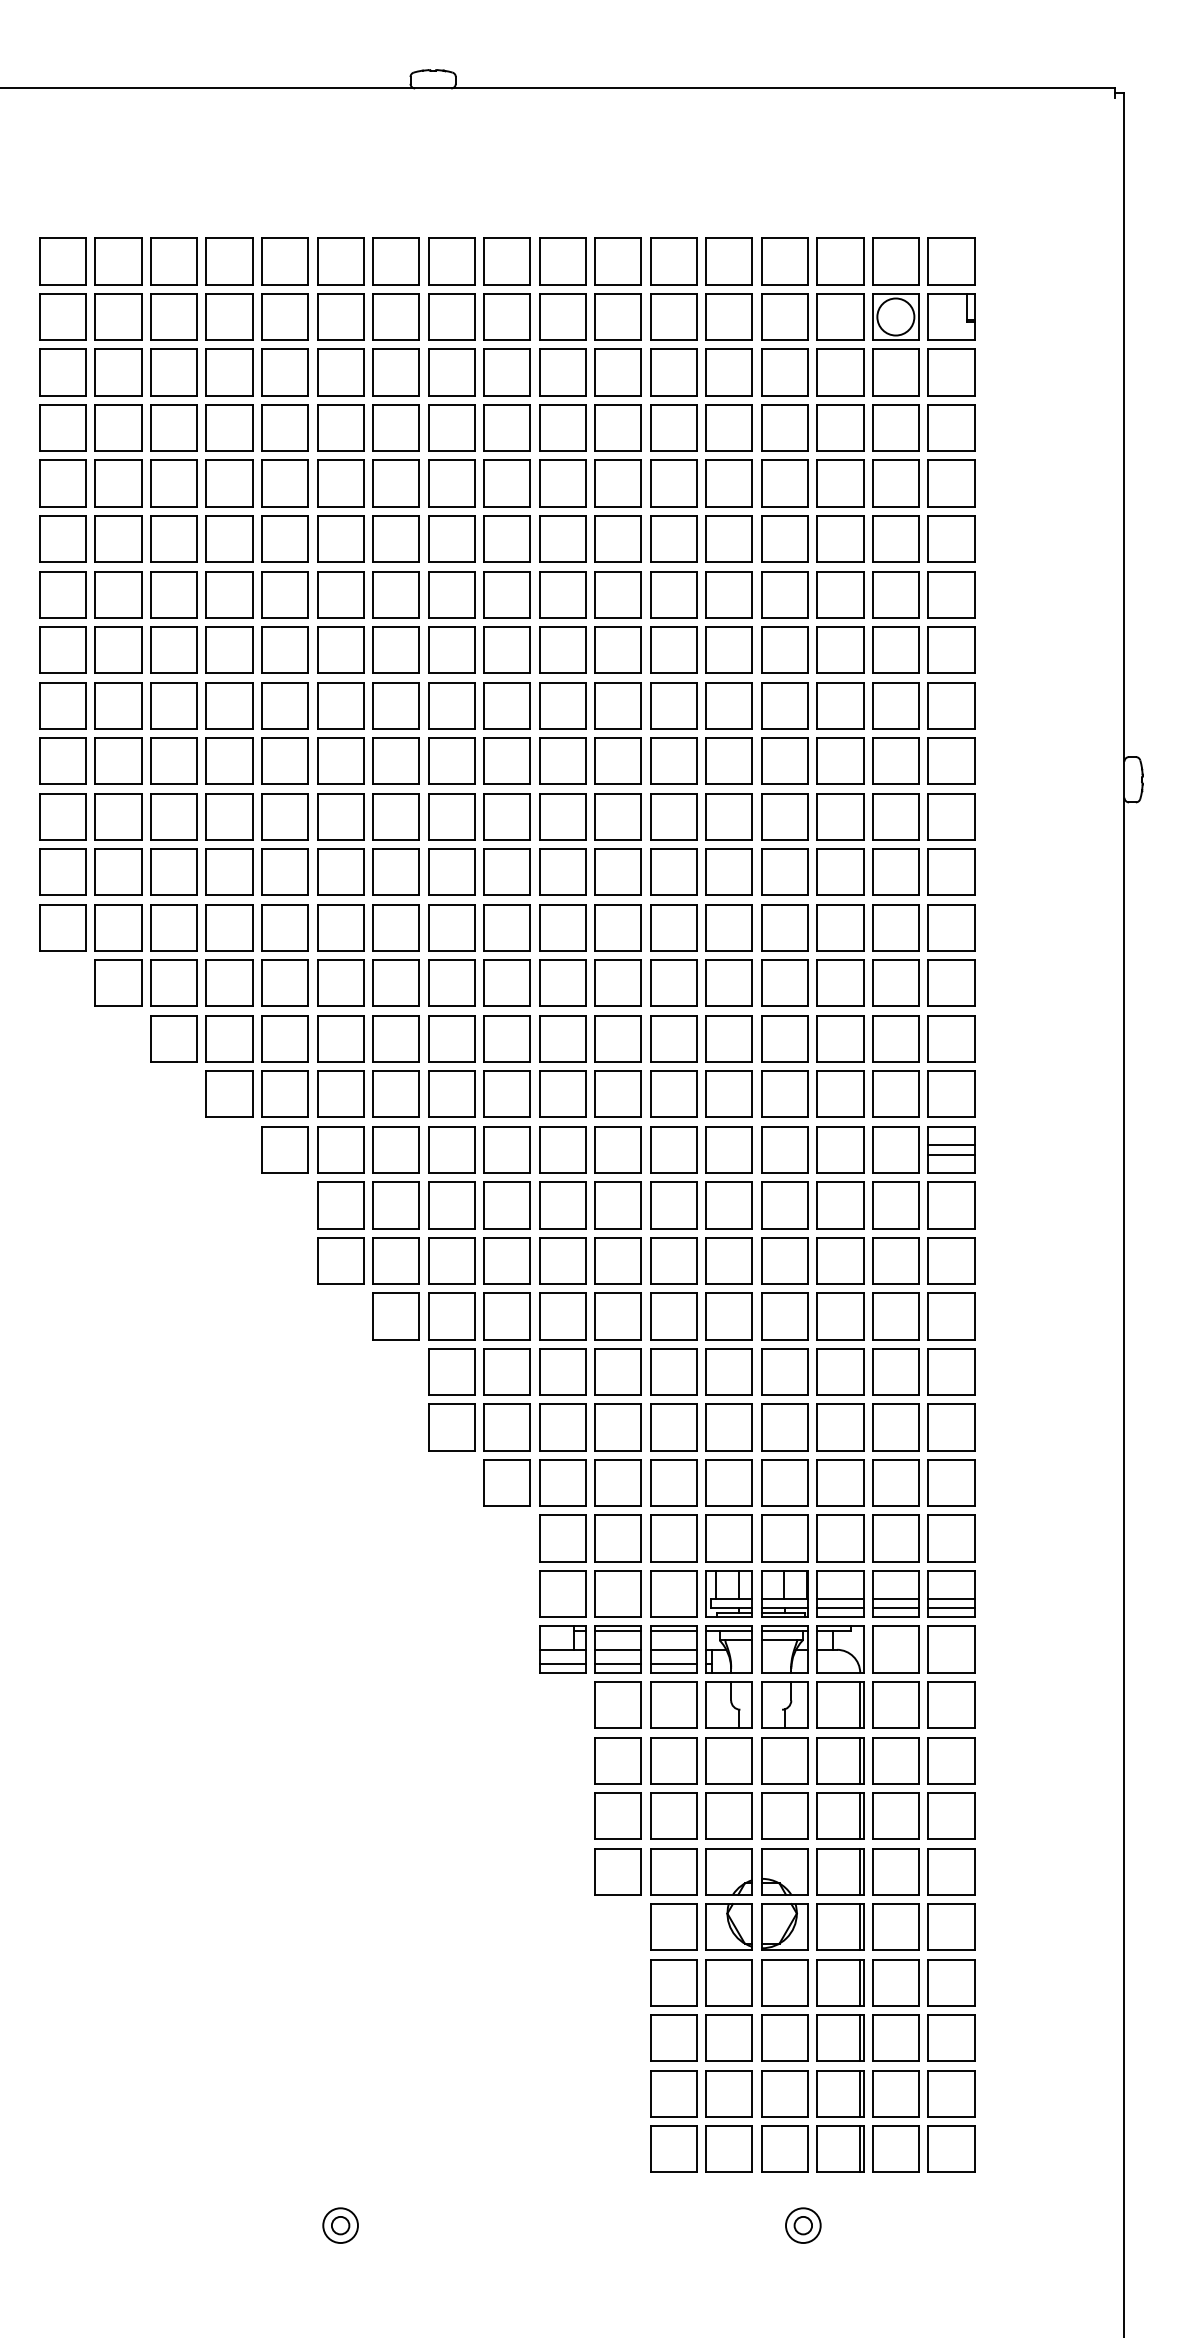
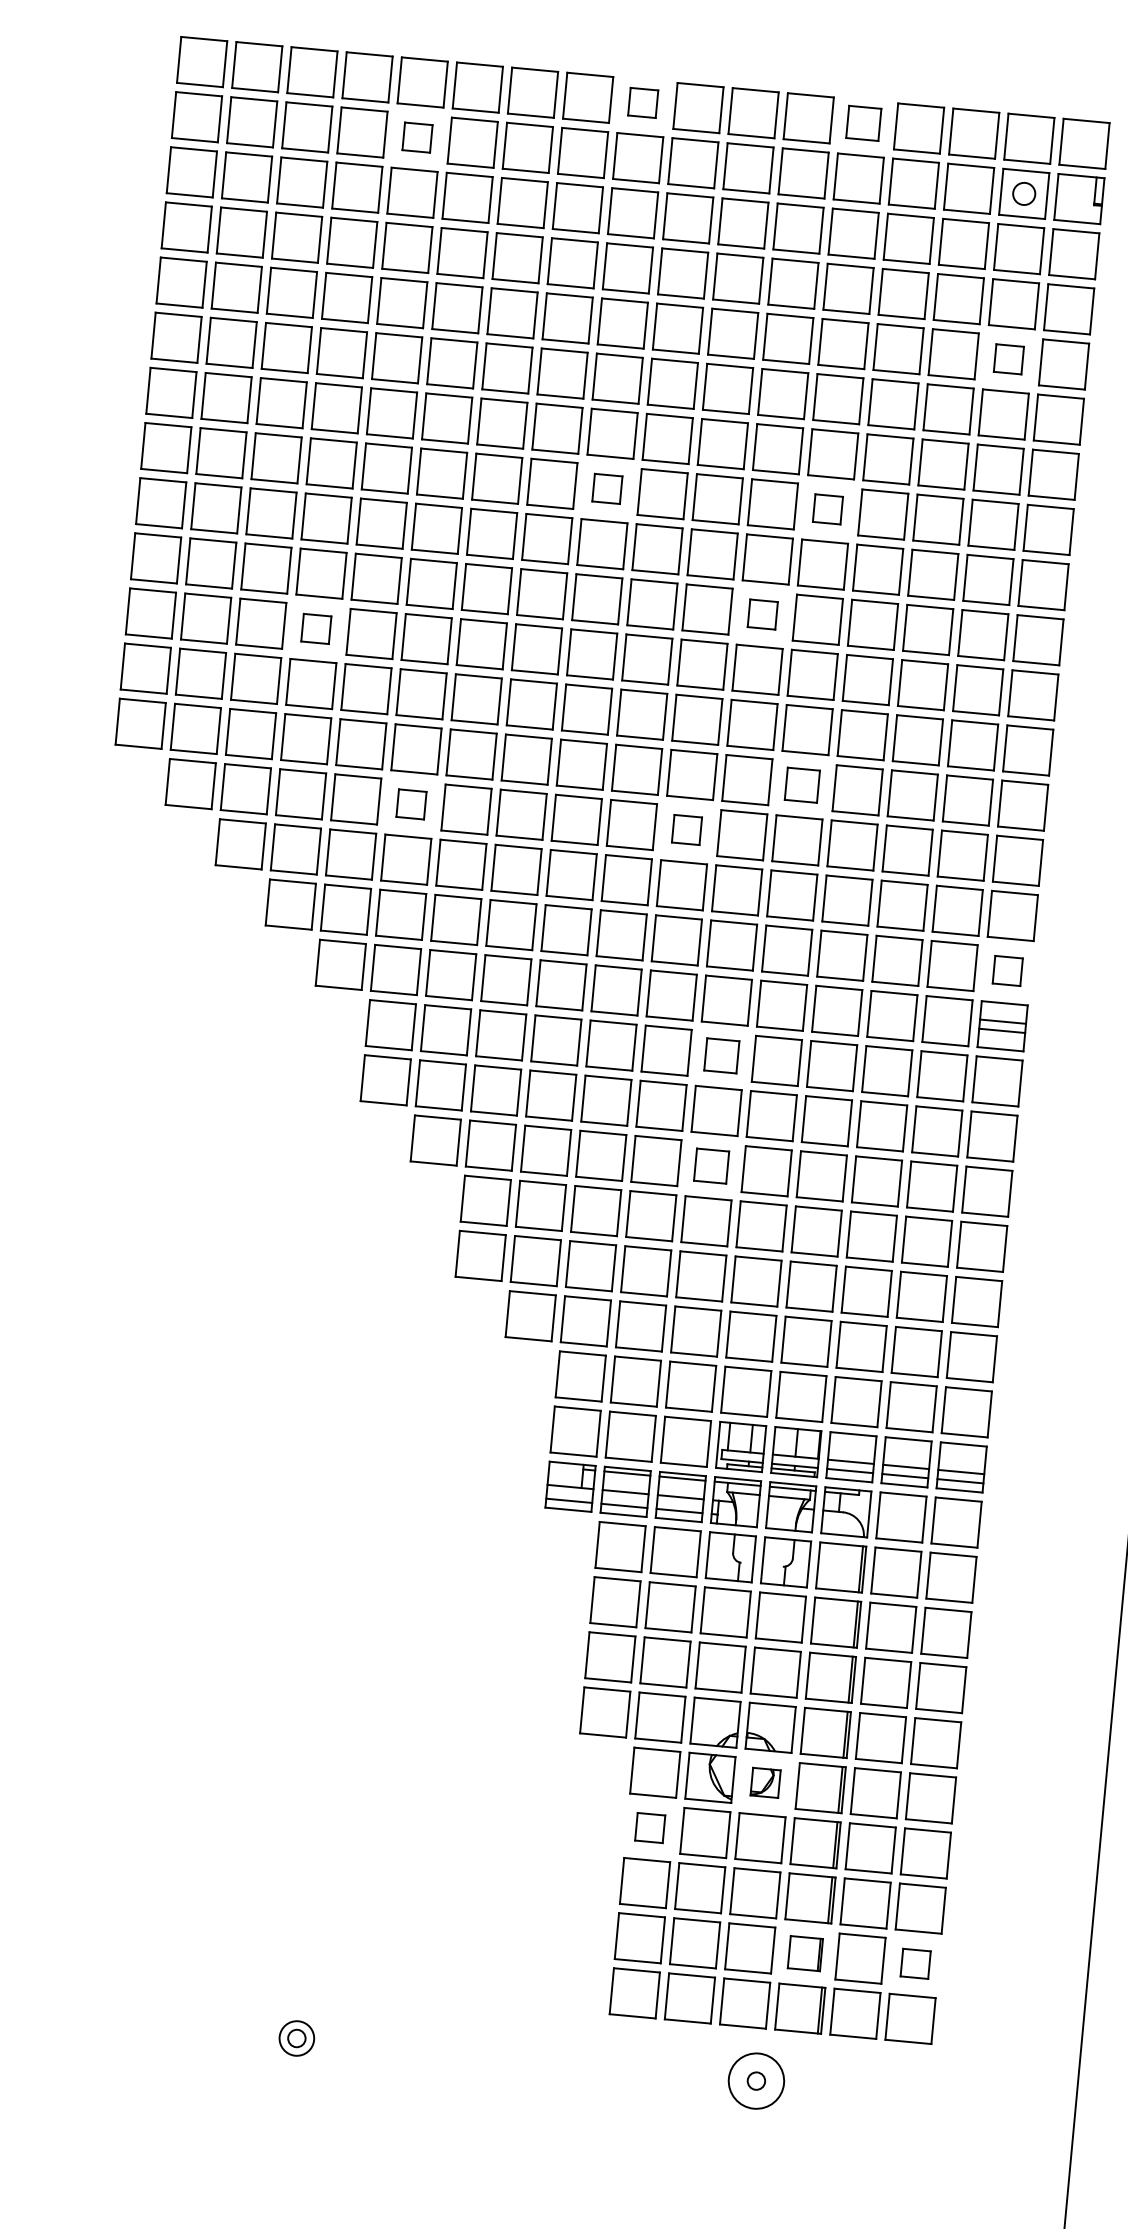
part: (506, 261) -> (642, 102), size x0.6
part: (728, 261) -> (863, 123), size x0.7
part: (284, 316) -> (417, 137), size x0.6
circle: (895, 316) -> (1023, 193), size x0.6
part: (895, 483) -> (1008, 359), size x0.6
part: (506, 649) -> (606, 488), size x0.6
part: (728, 649) -> (827, 508), size x0.6
part: (673, 760) -> (762, 613), size x0.6
part: (229, 816) -> (316, 628), size x0.6
part: (728, 927) -> (801, 784), size x0.7
part: (340, 982) -> (411, 803), size x0.6
part: (617, 982) -> (686, 829), size x0.6
part: (951, 1093) -> (1007, 970), size x0.6
part: (673, 1205) -> (721, 1055), size x0.7
part: (673, 1316) -> (711, 1166), size x0.7
part: (784, 1926) -> (765, 1782), size x0.6
part: (673, 1982) -> (649, 1827), size x0.6
part: (840, 2093) -> (805, 1953), size x0.7
part: (951, 2093) -> (915, 1963), size x0.6
circle: (803, 2225) -> (756, 2080), size x1.6

